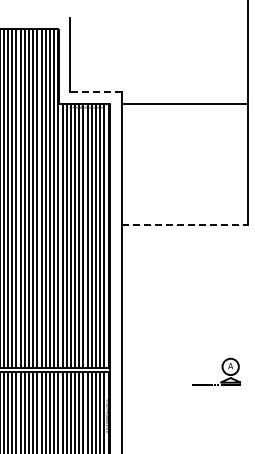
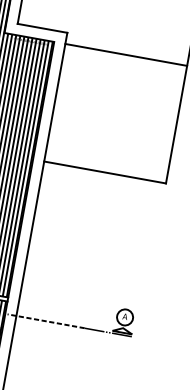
line: (95, 92) -> (42, 28), dashed -> solid
line: (184, 225) -> (104, 172), dashed -> solid
line: (152, 385) -> (46, 321), added

